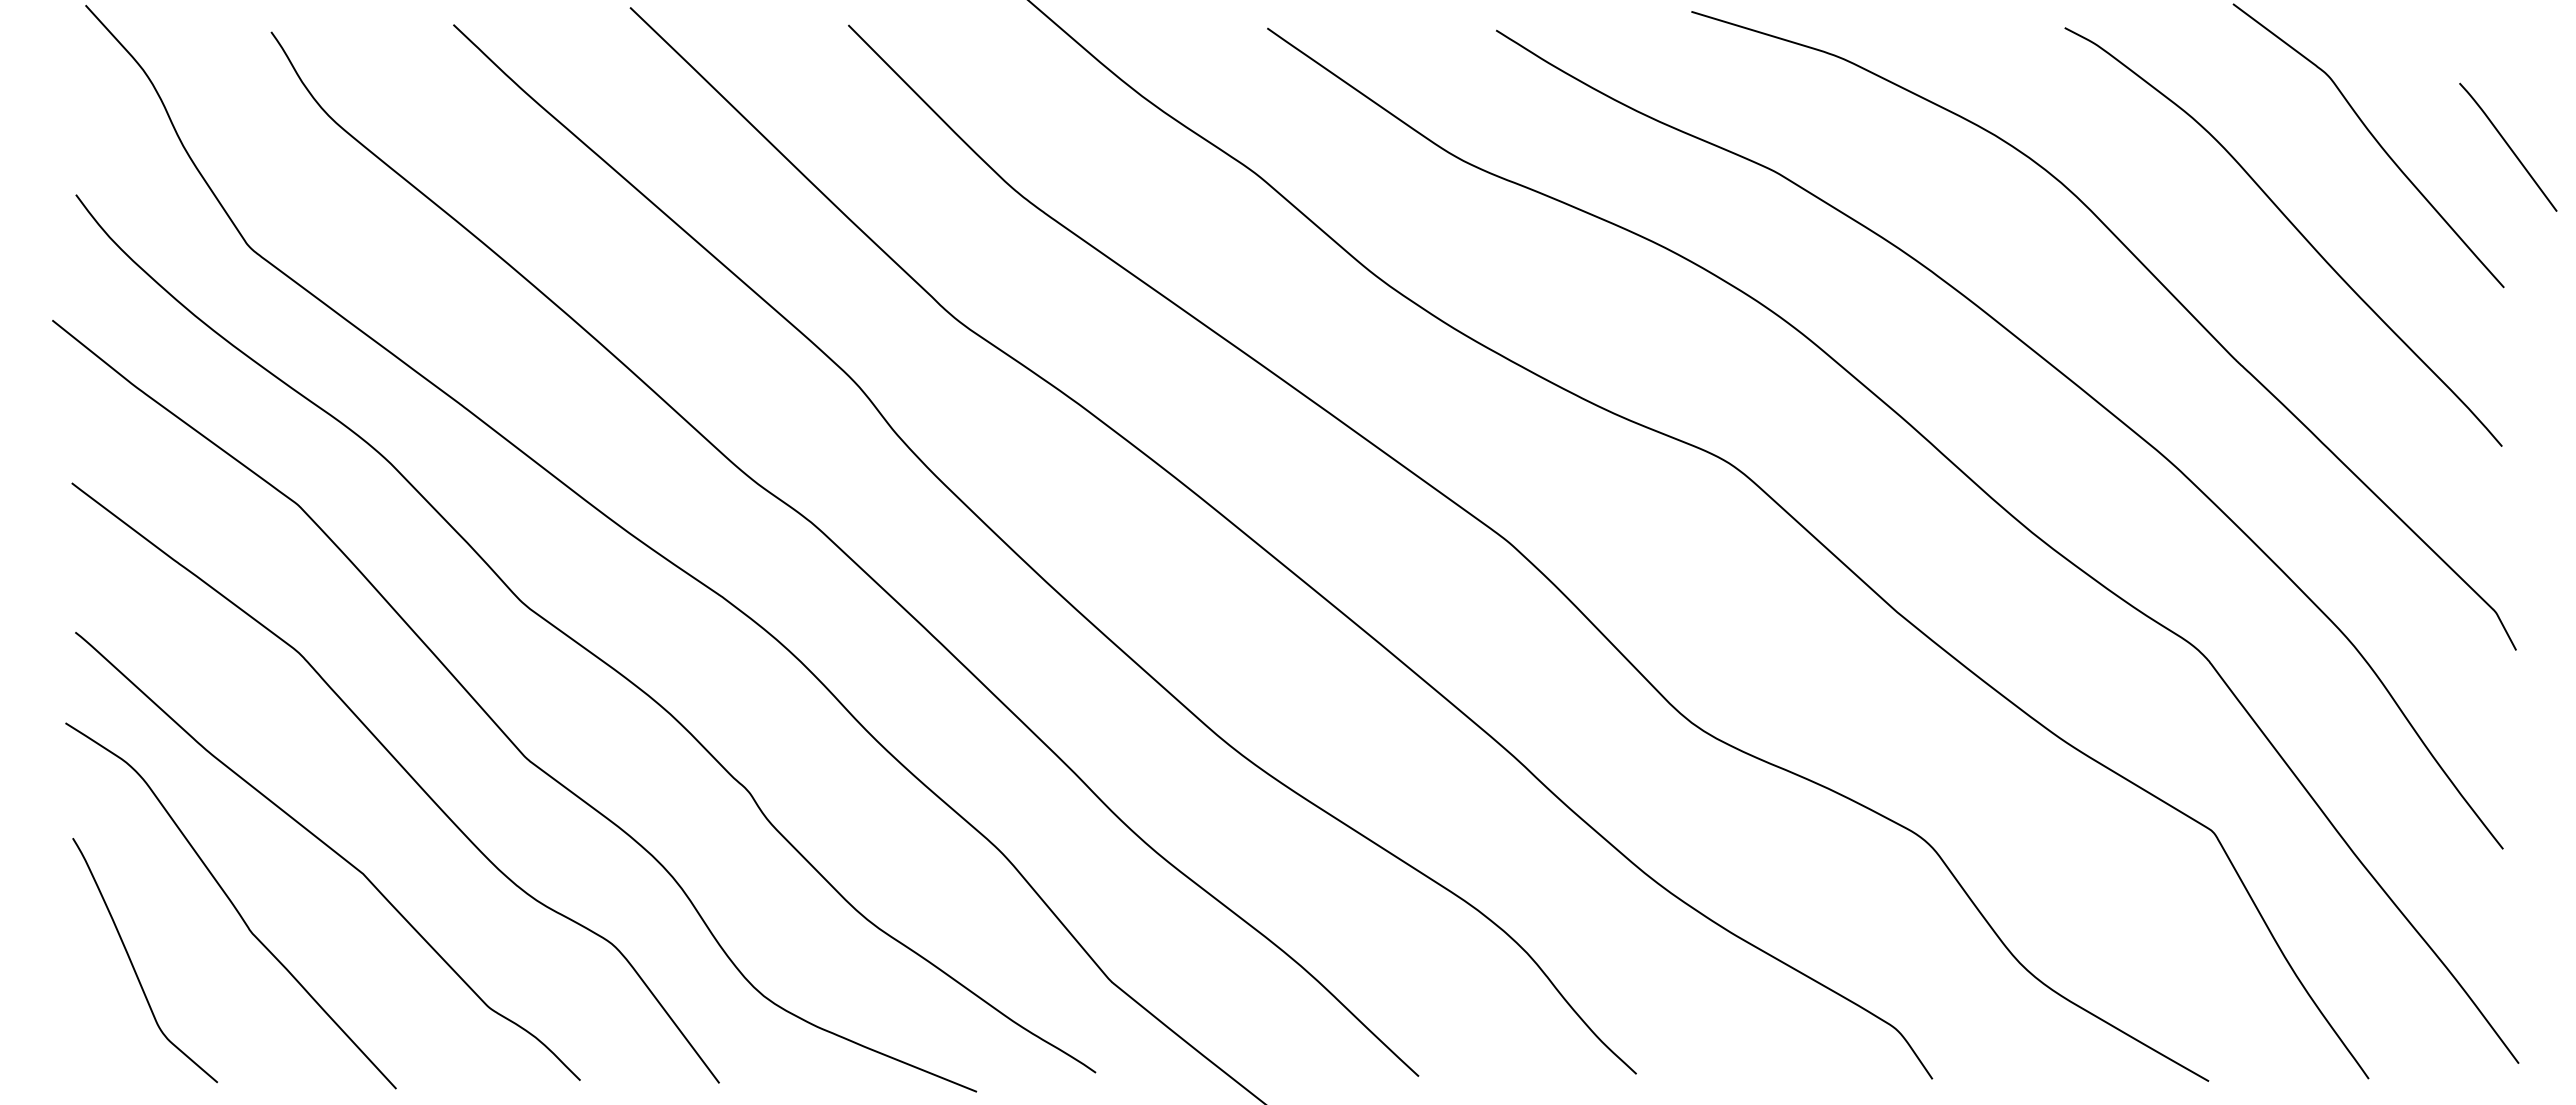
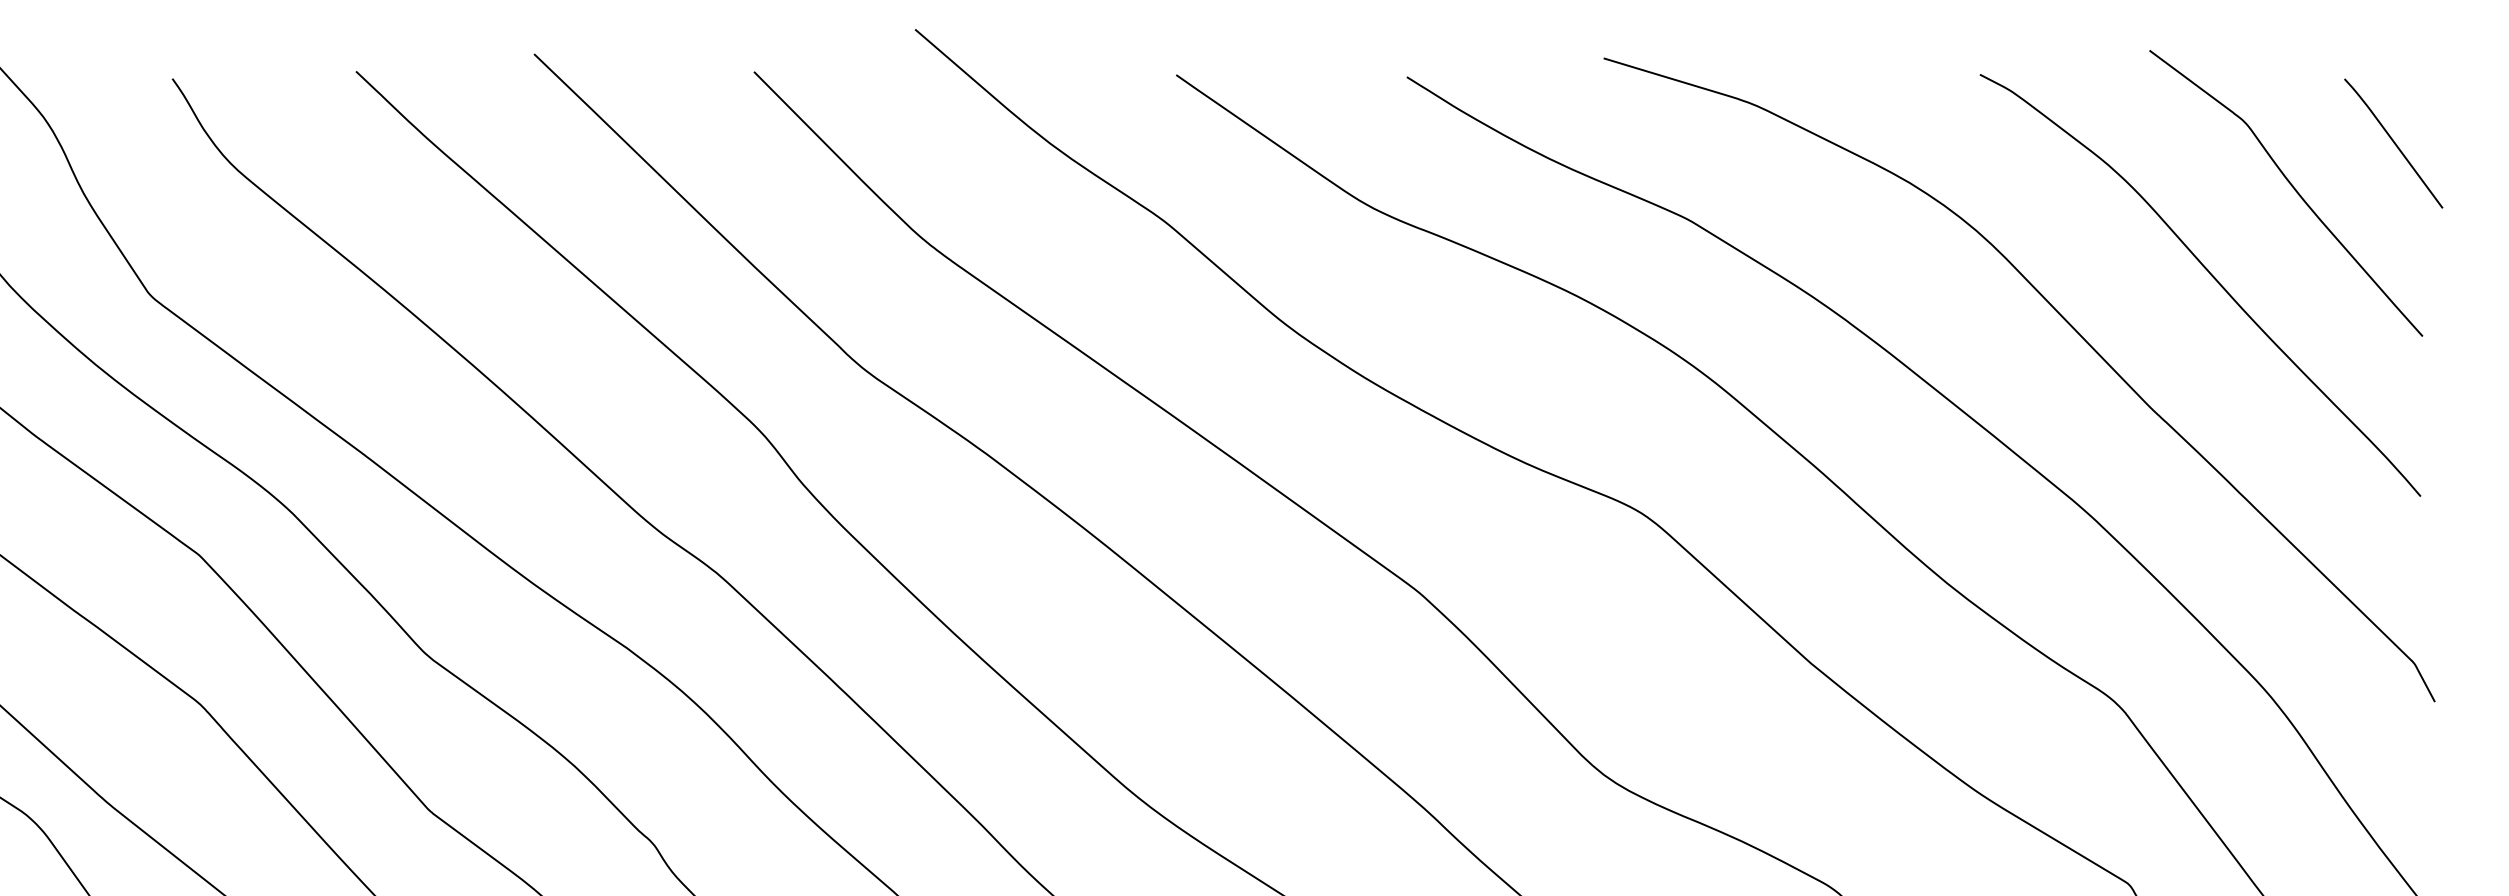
curve: (2508, 146) -> (2393, 142), moved

